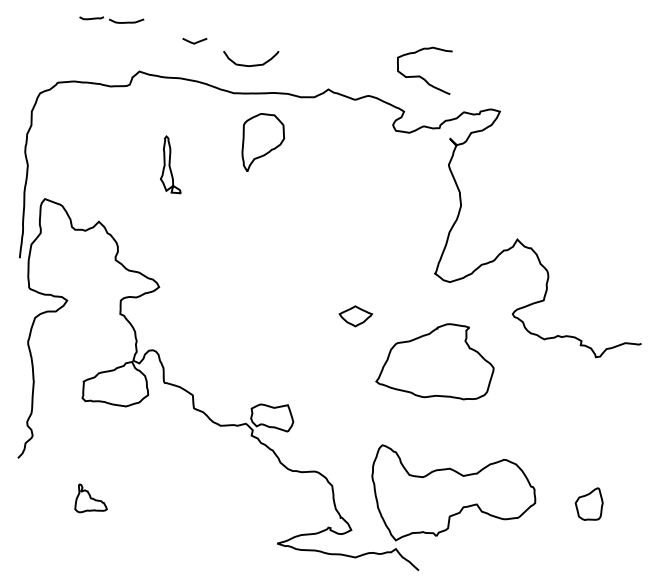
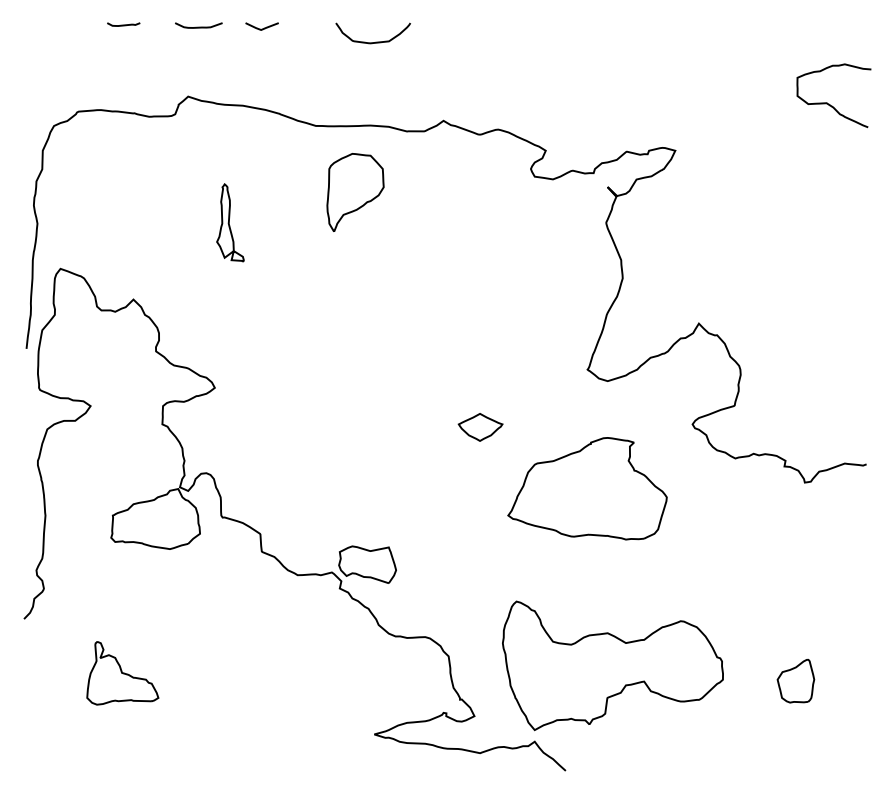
curve: (126, 21) -> (198, 26), moved
line: (194, 42) -> (261, 28), moved
curve: (252, 64) -> (375, 41), moved
curve: (421, 76) -> (829, 103), moved
part: (90, 498) -> (122, 673), size x1.67

